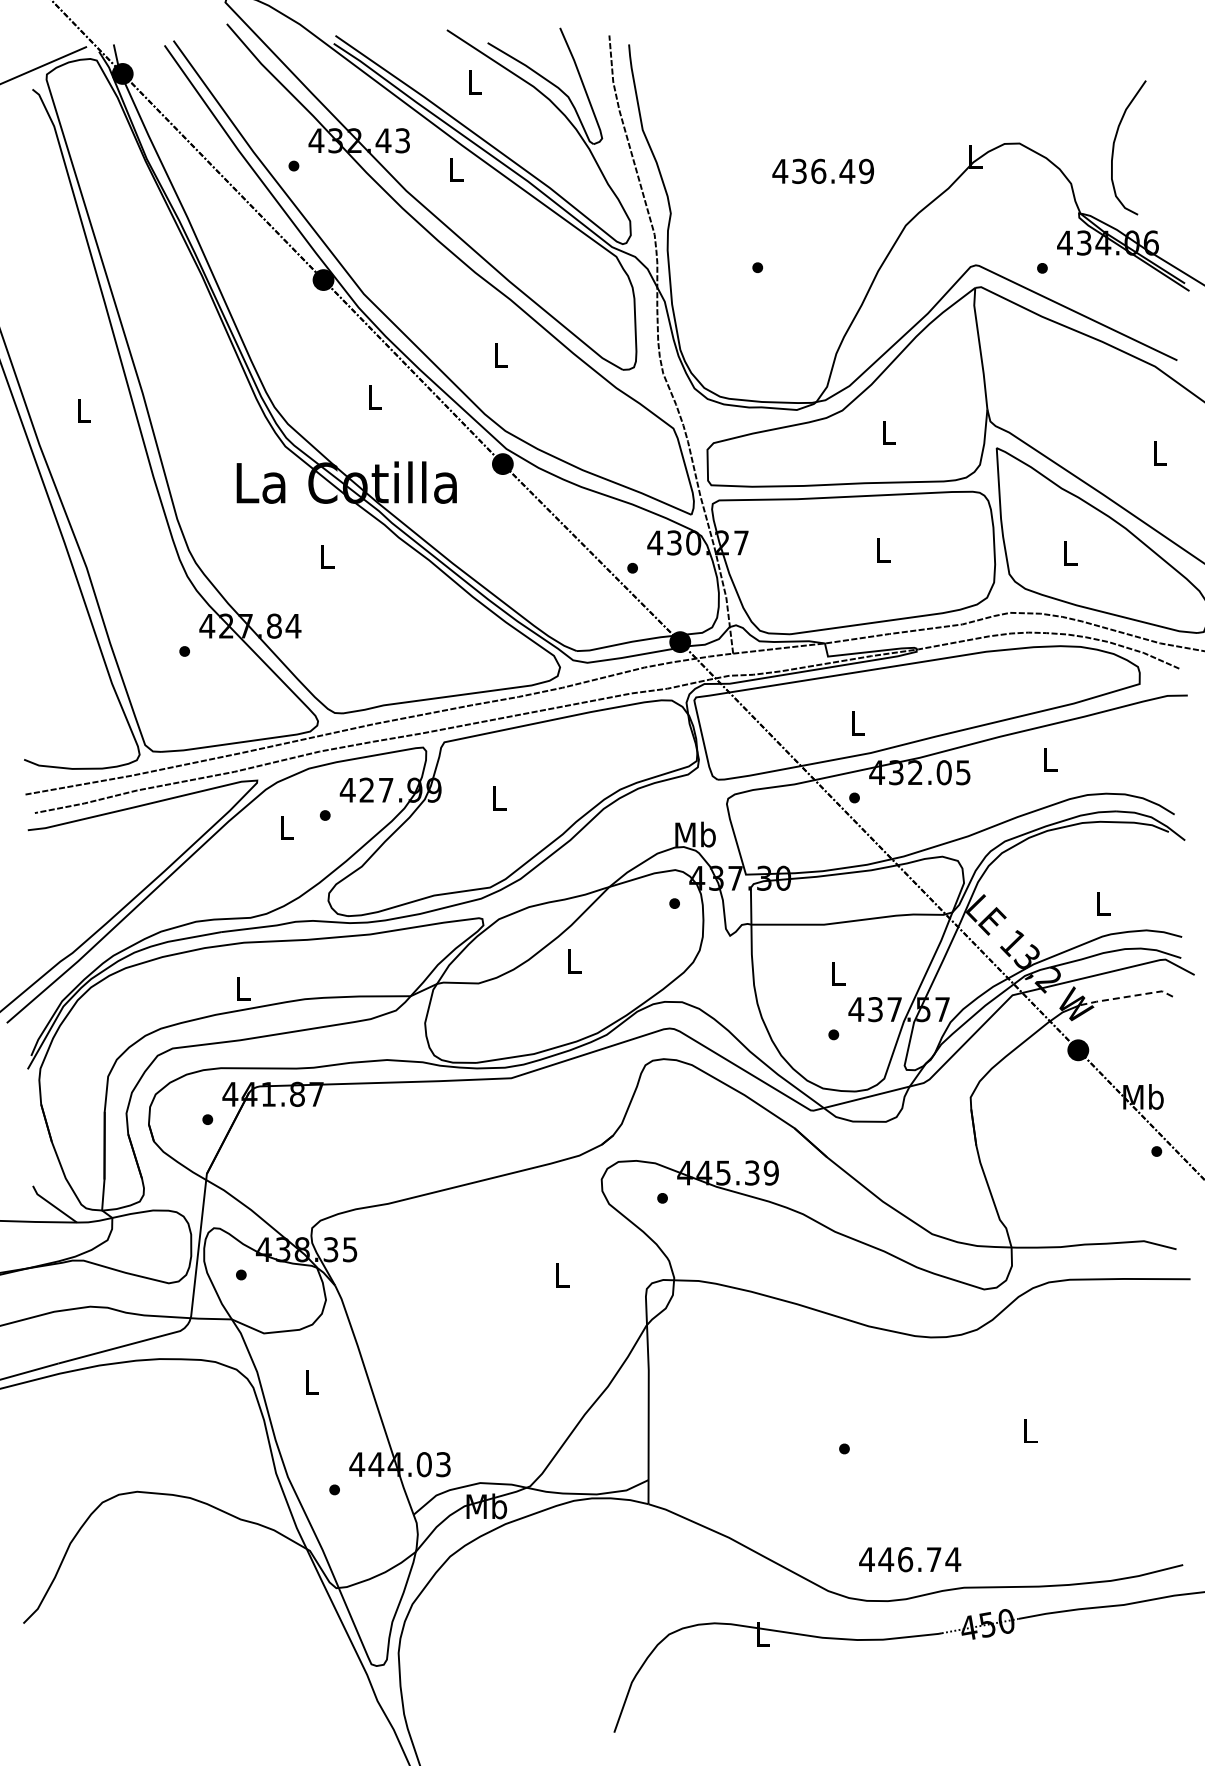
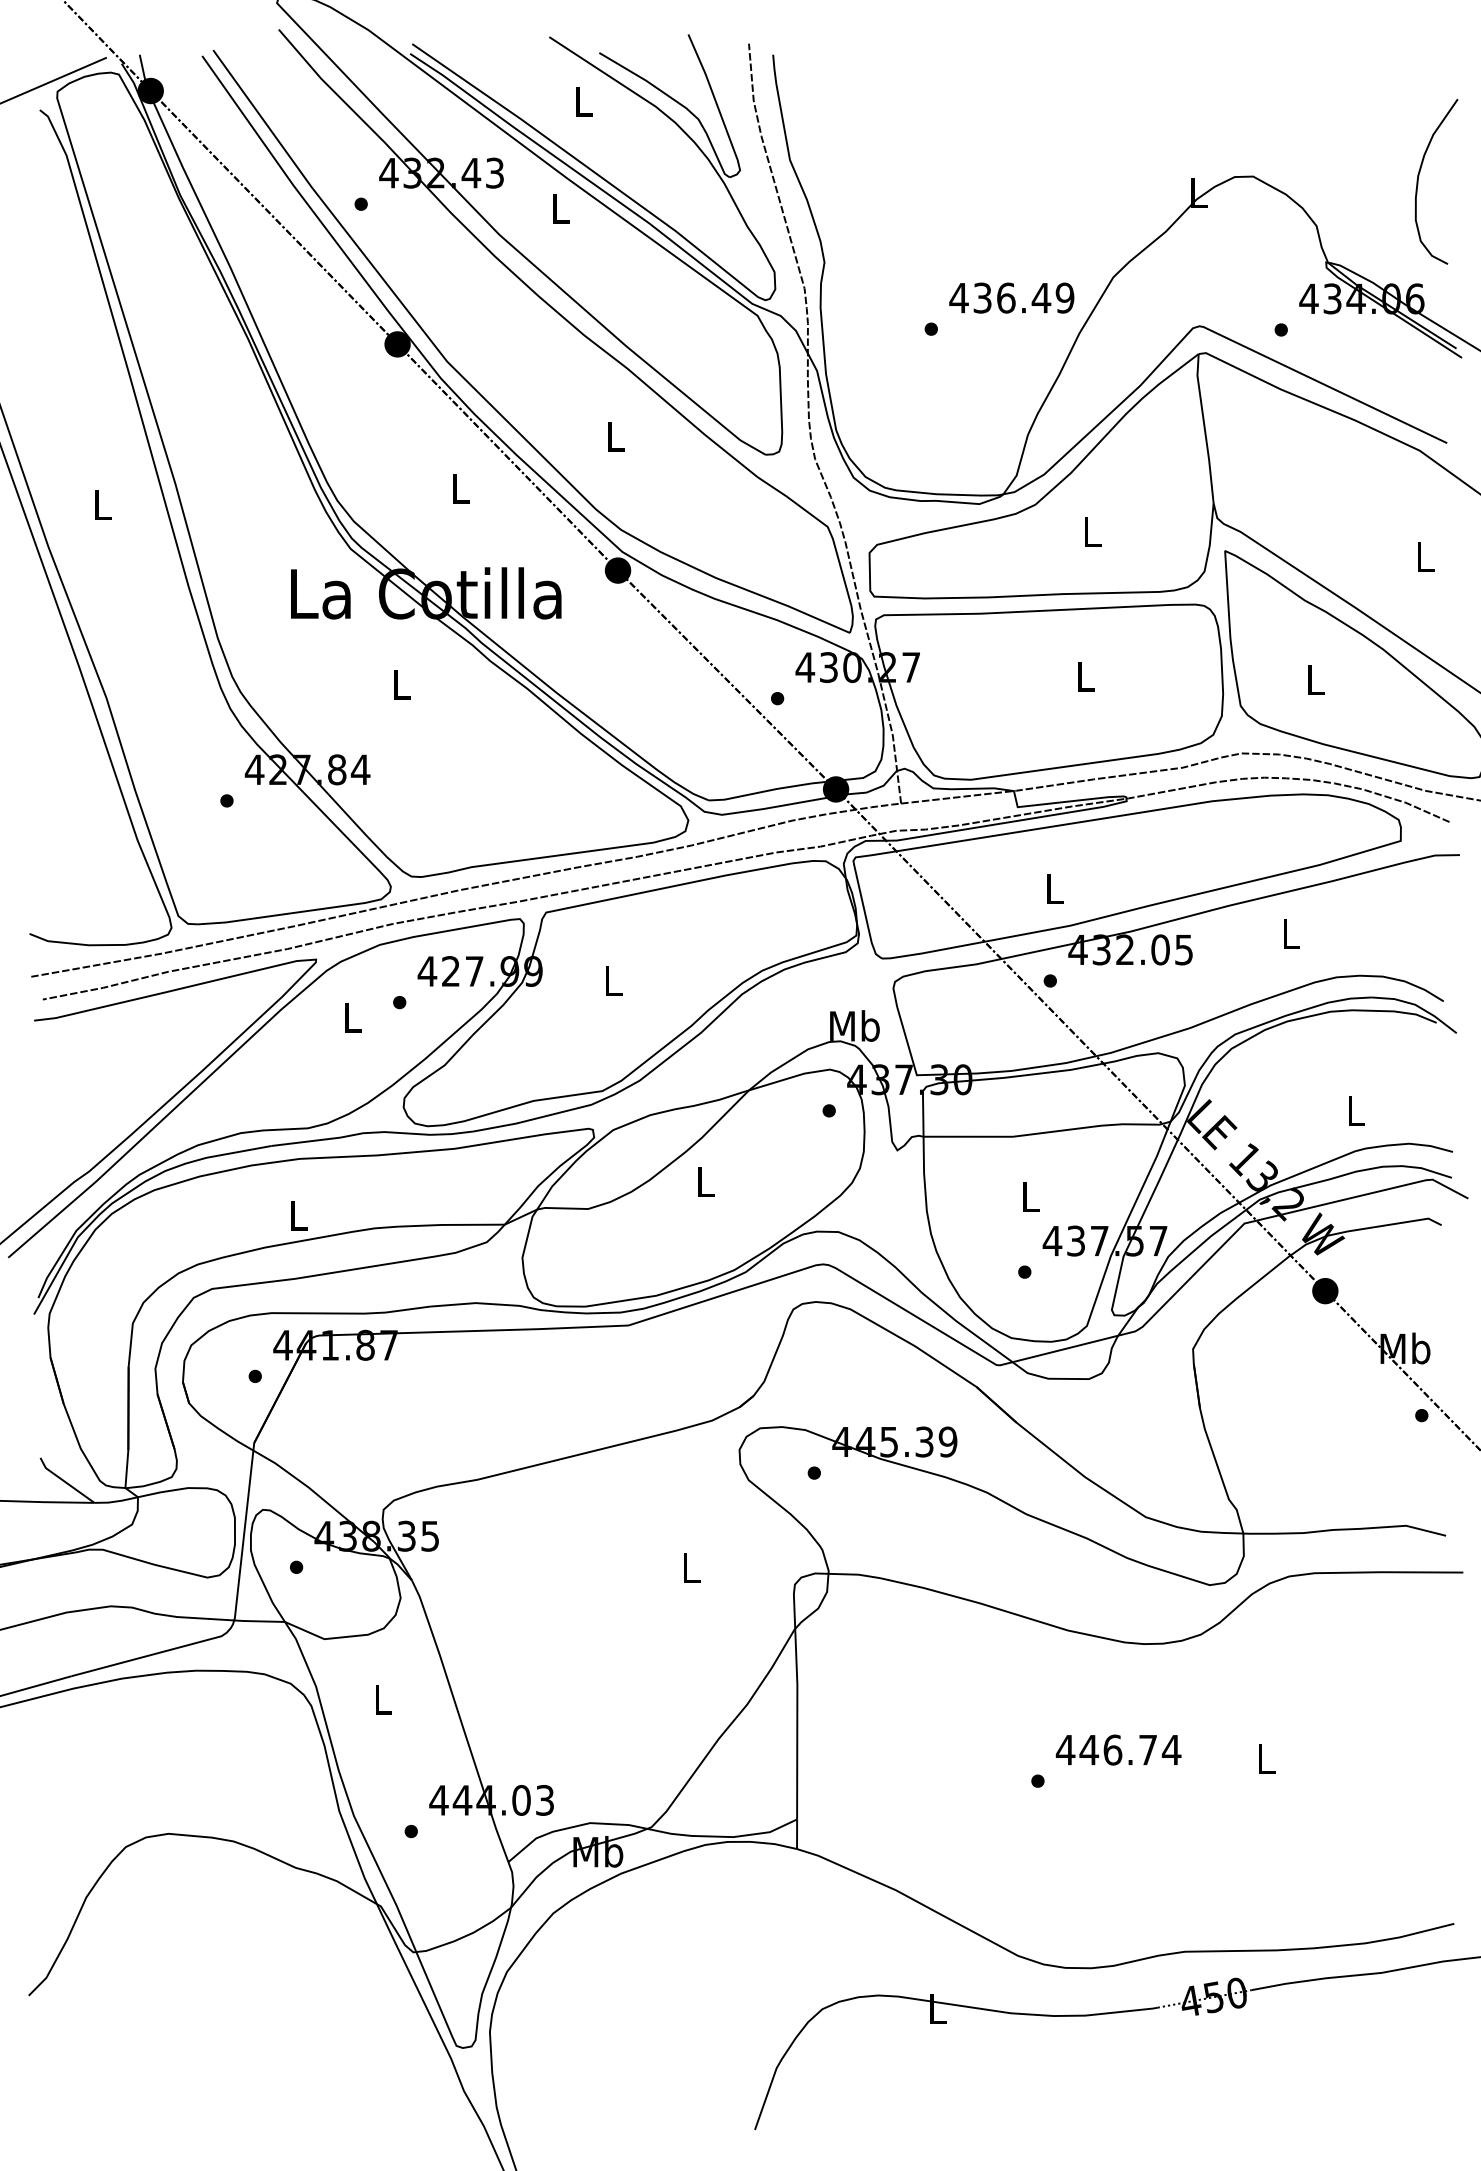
curve: (1114, 147) -> (1419, 181), moved
text: (822, 170) -> (1010, 296), moved
line: (1126, 996) -> (1384, 1225), dashed -> solid
text: (910, 1559) -> (1119, 1749), moved

